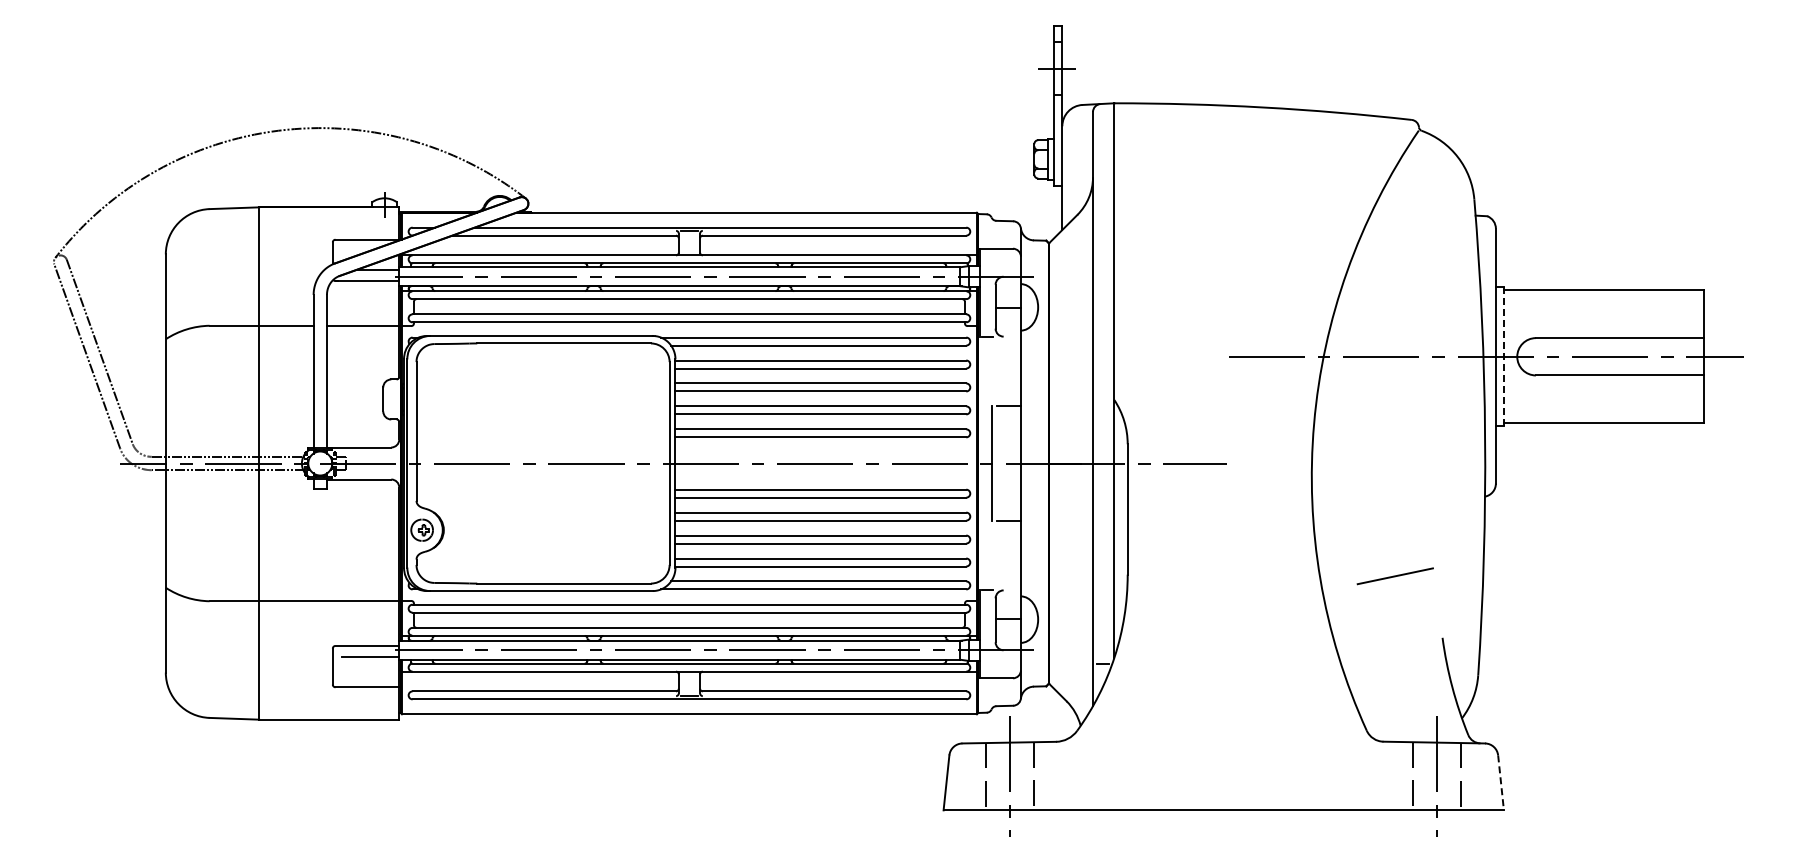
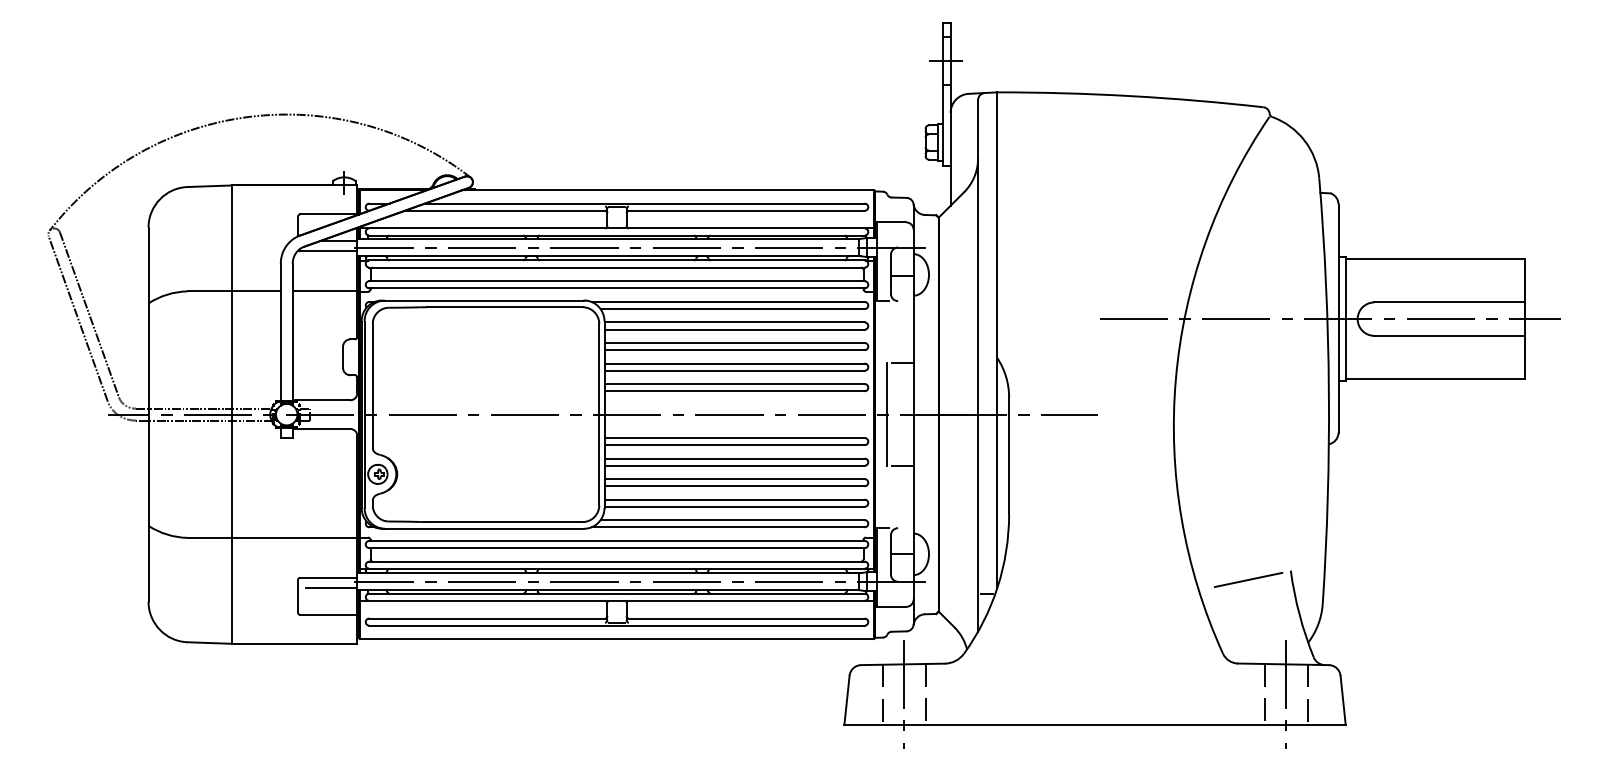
line: (1503, 357) -> (1345, 319), dashed -> solid
line: (1394, 576) -> (1247, 580), moved
line: (1501, 782) -> (1343, 700), dashed -> solid

